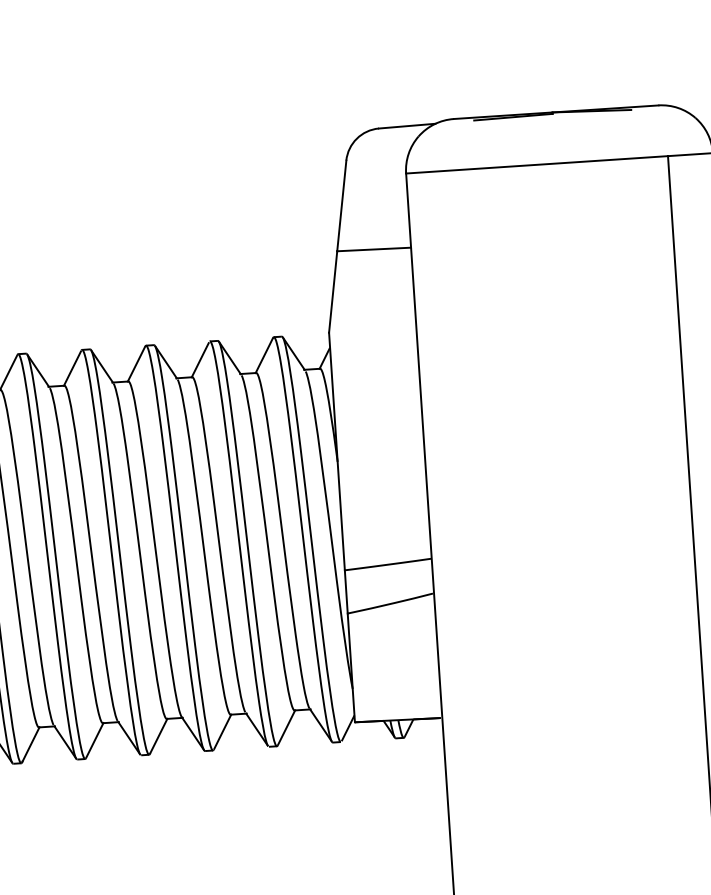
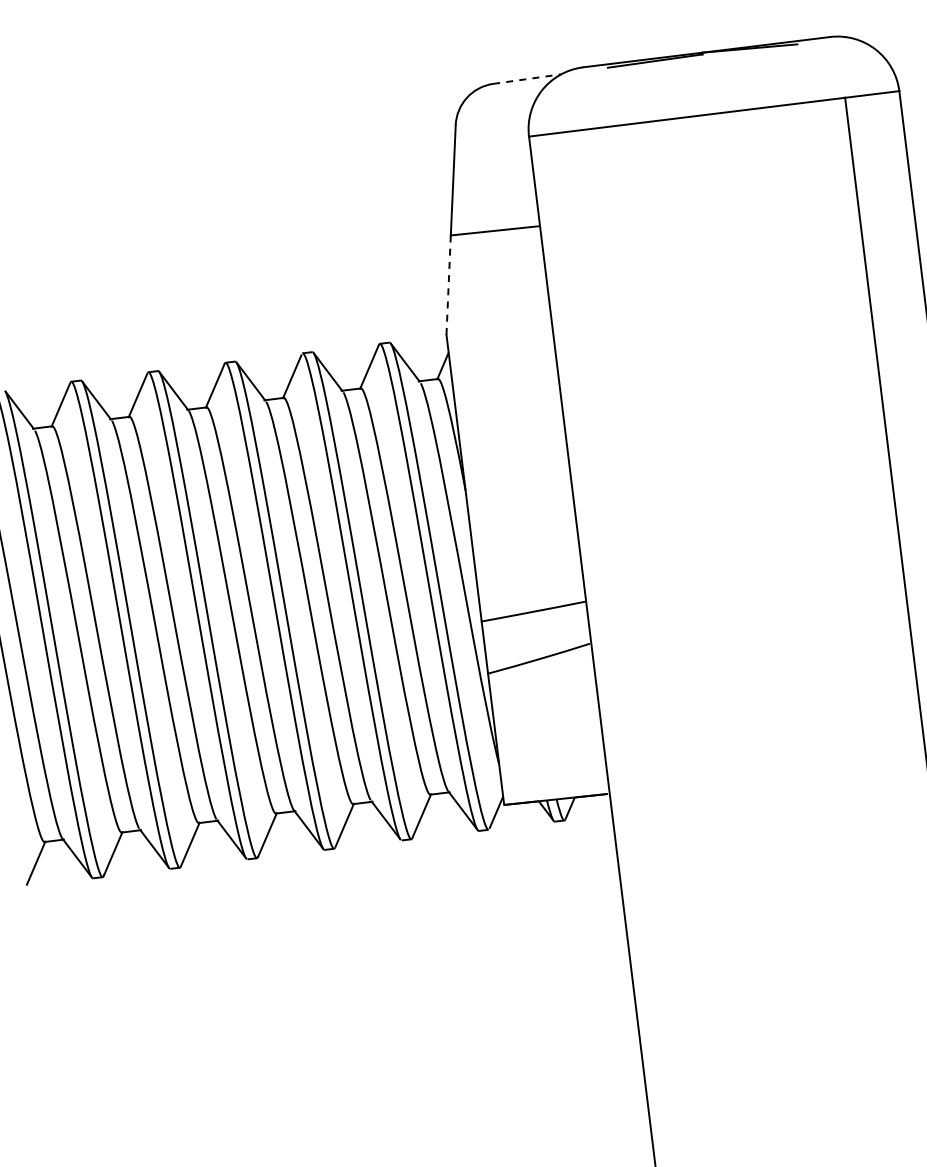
line: (407, 126) -> (527, 79), solid -> dashed
line: (333, 292) -> (448, 285), solid -> dashed

